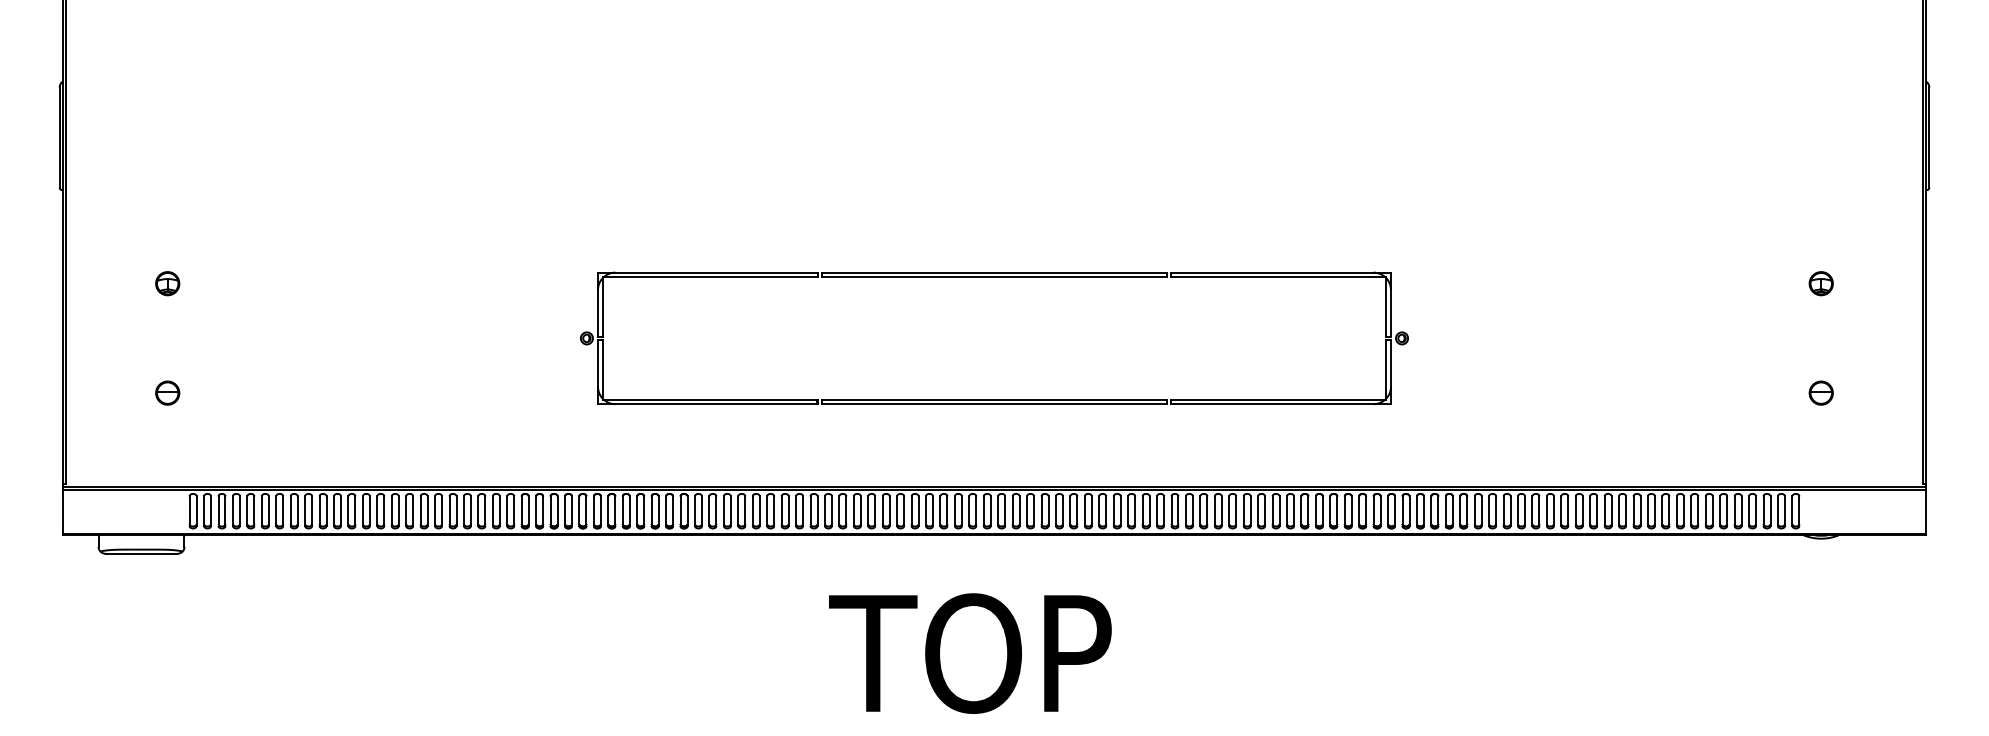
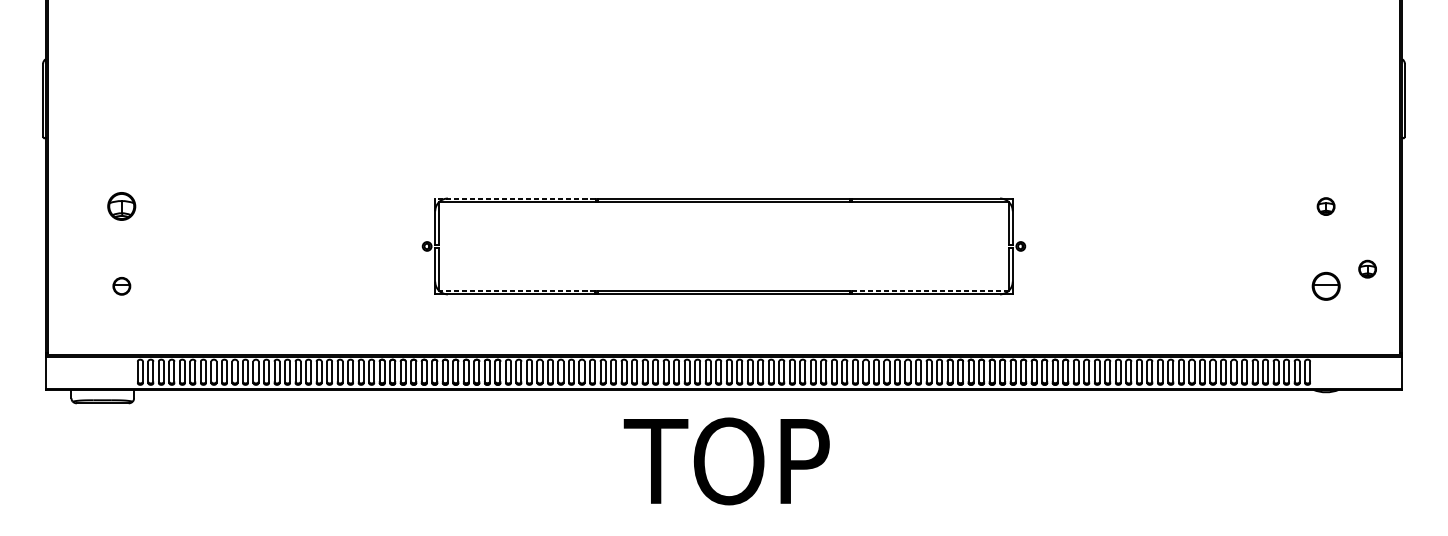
line: (707, 272) -> (514, 198), solid -> dashed
part: (167, 283) -> (121, 206), size x1.6
part: (1877, 369) -> (1367, 269), added
part: (1820, 392) -> (1325, 285), size x1.6
line: (710, 399) -> (517, 290), solid -> dashed
line: (1278, 399) -> (930, 290), solid -> dashed
text: (970, 653) -> (726, 461), moved

